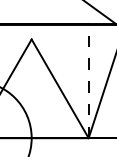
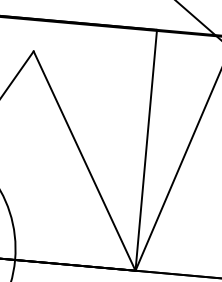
line: (88, 80) -> (145, 148), dashed -> solid

